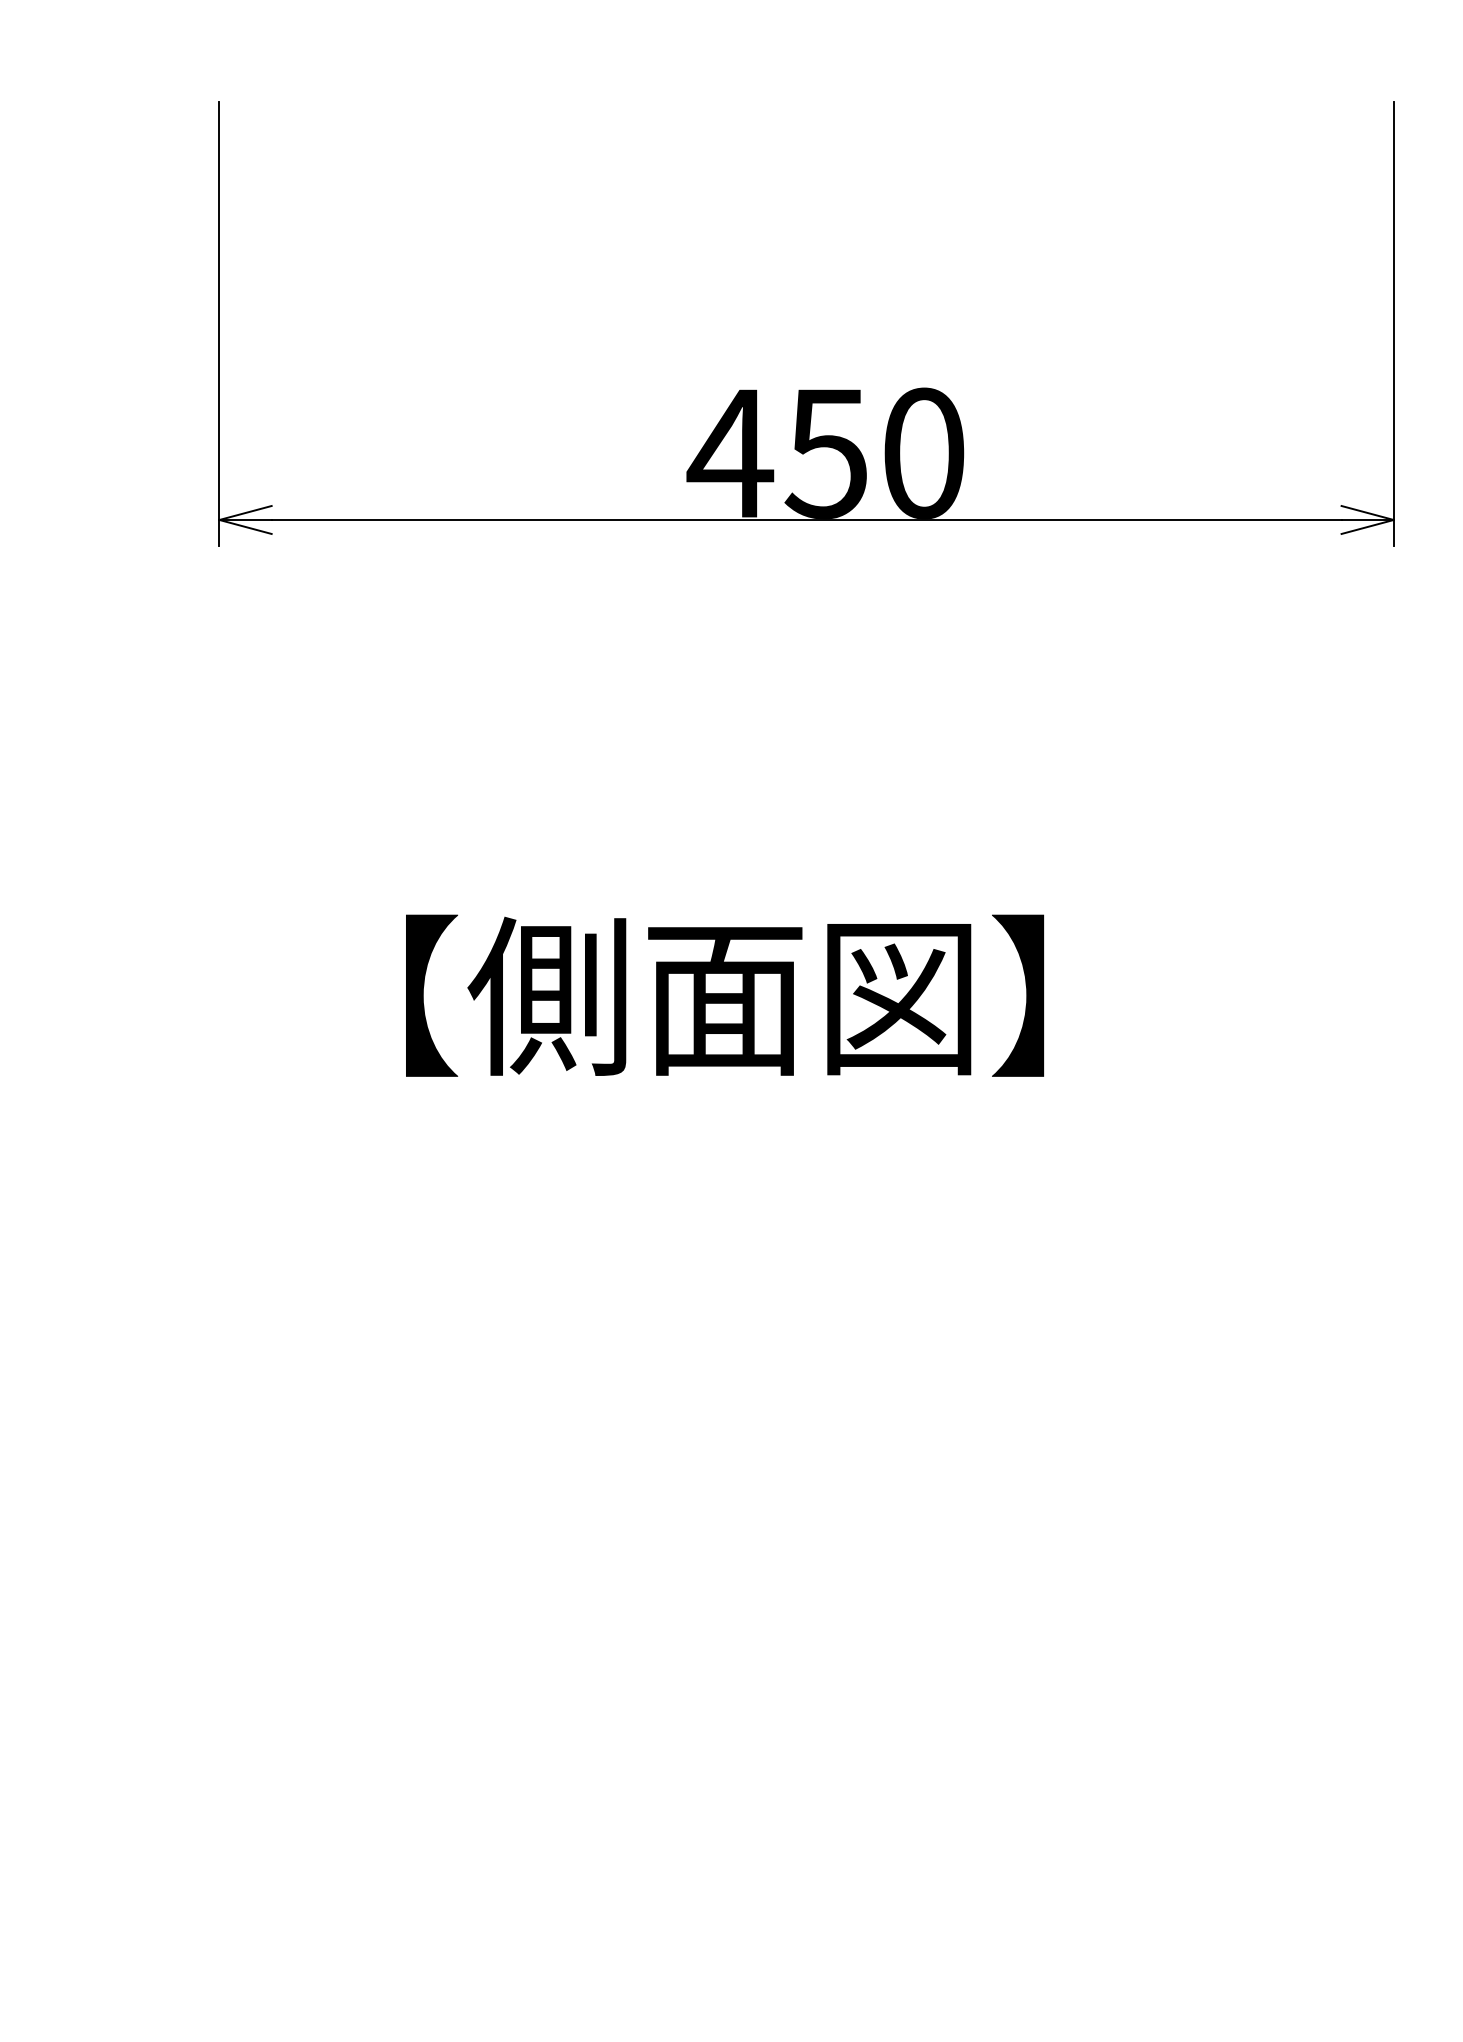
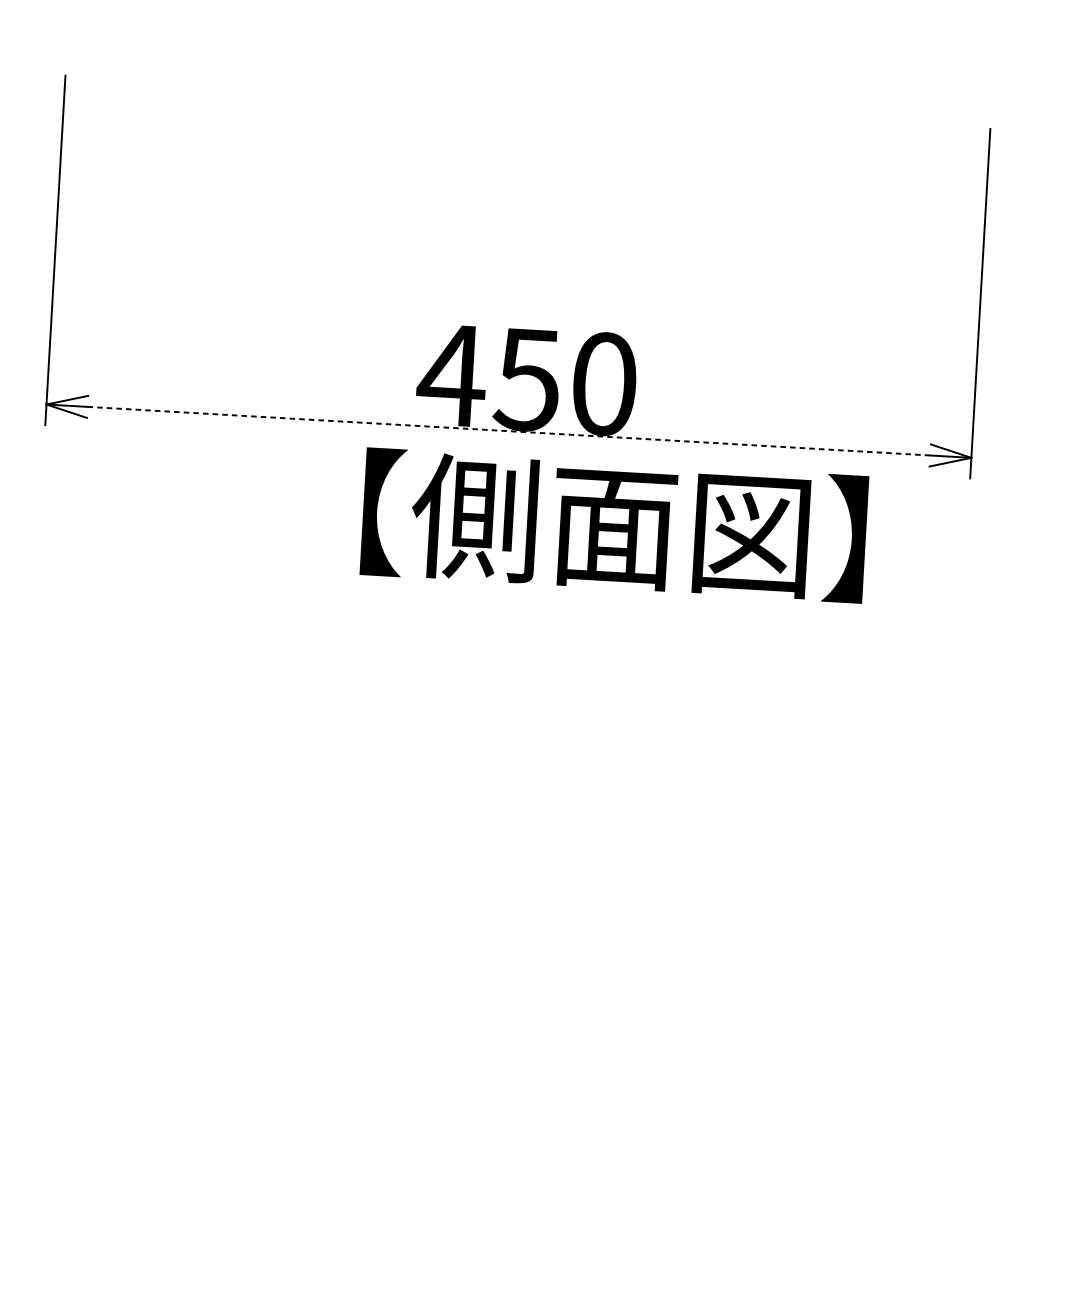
line: (806, 519) -> (508, 430), solid -> dashed
text: (724, 995) -> (614, 525), moved

